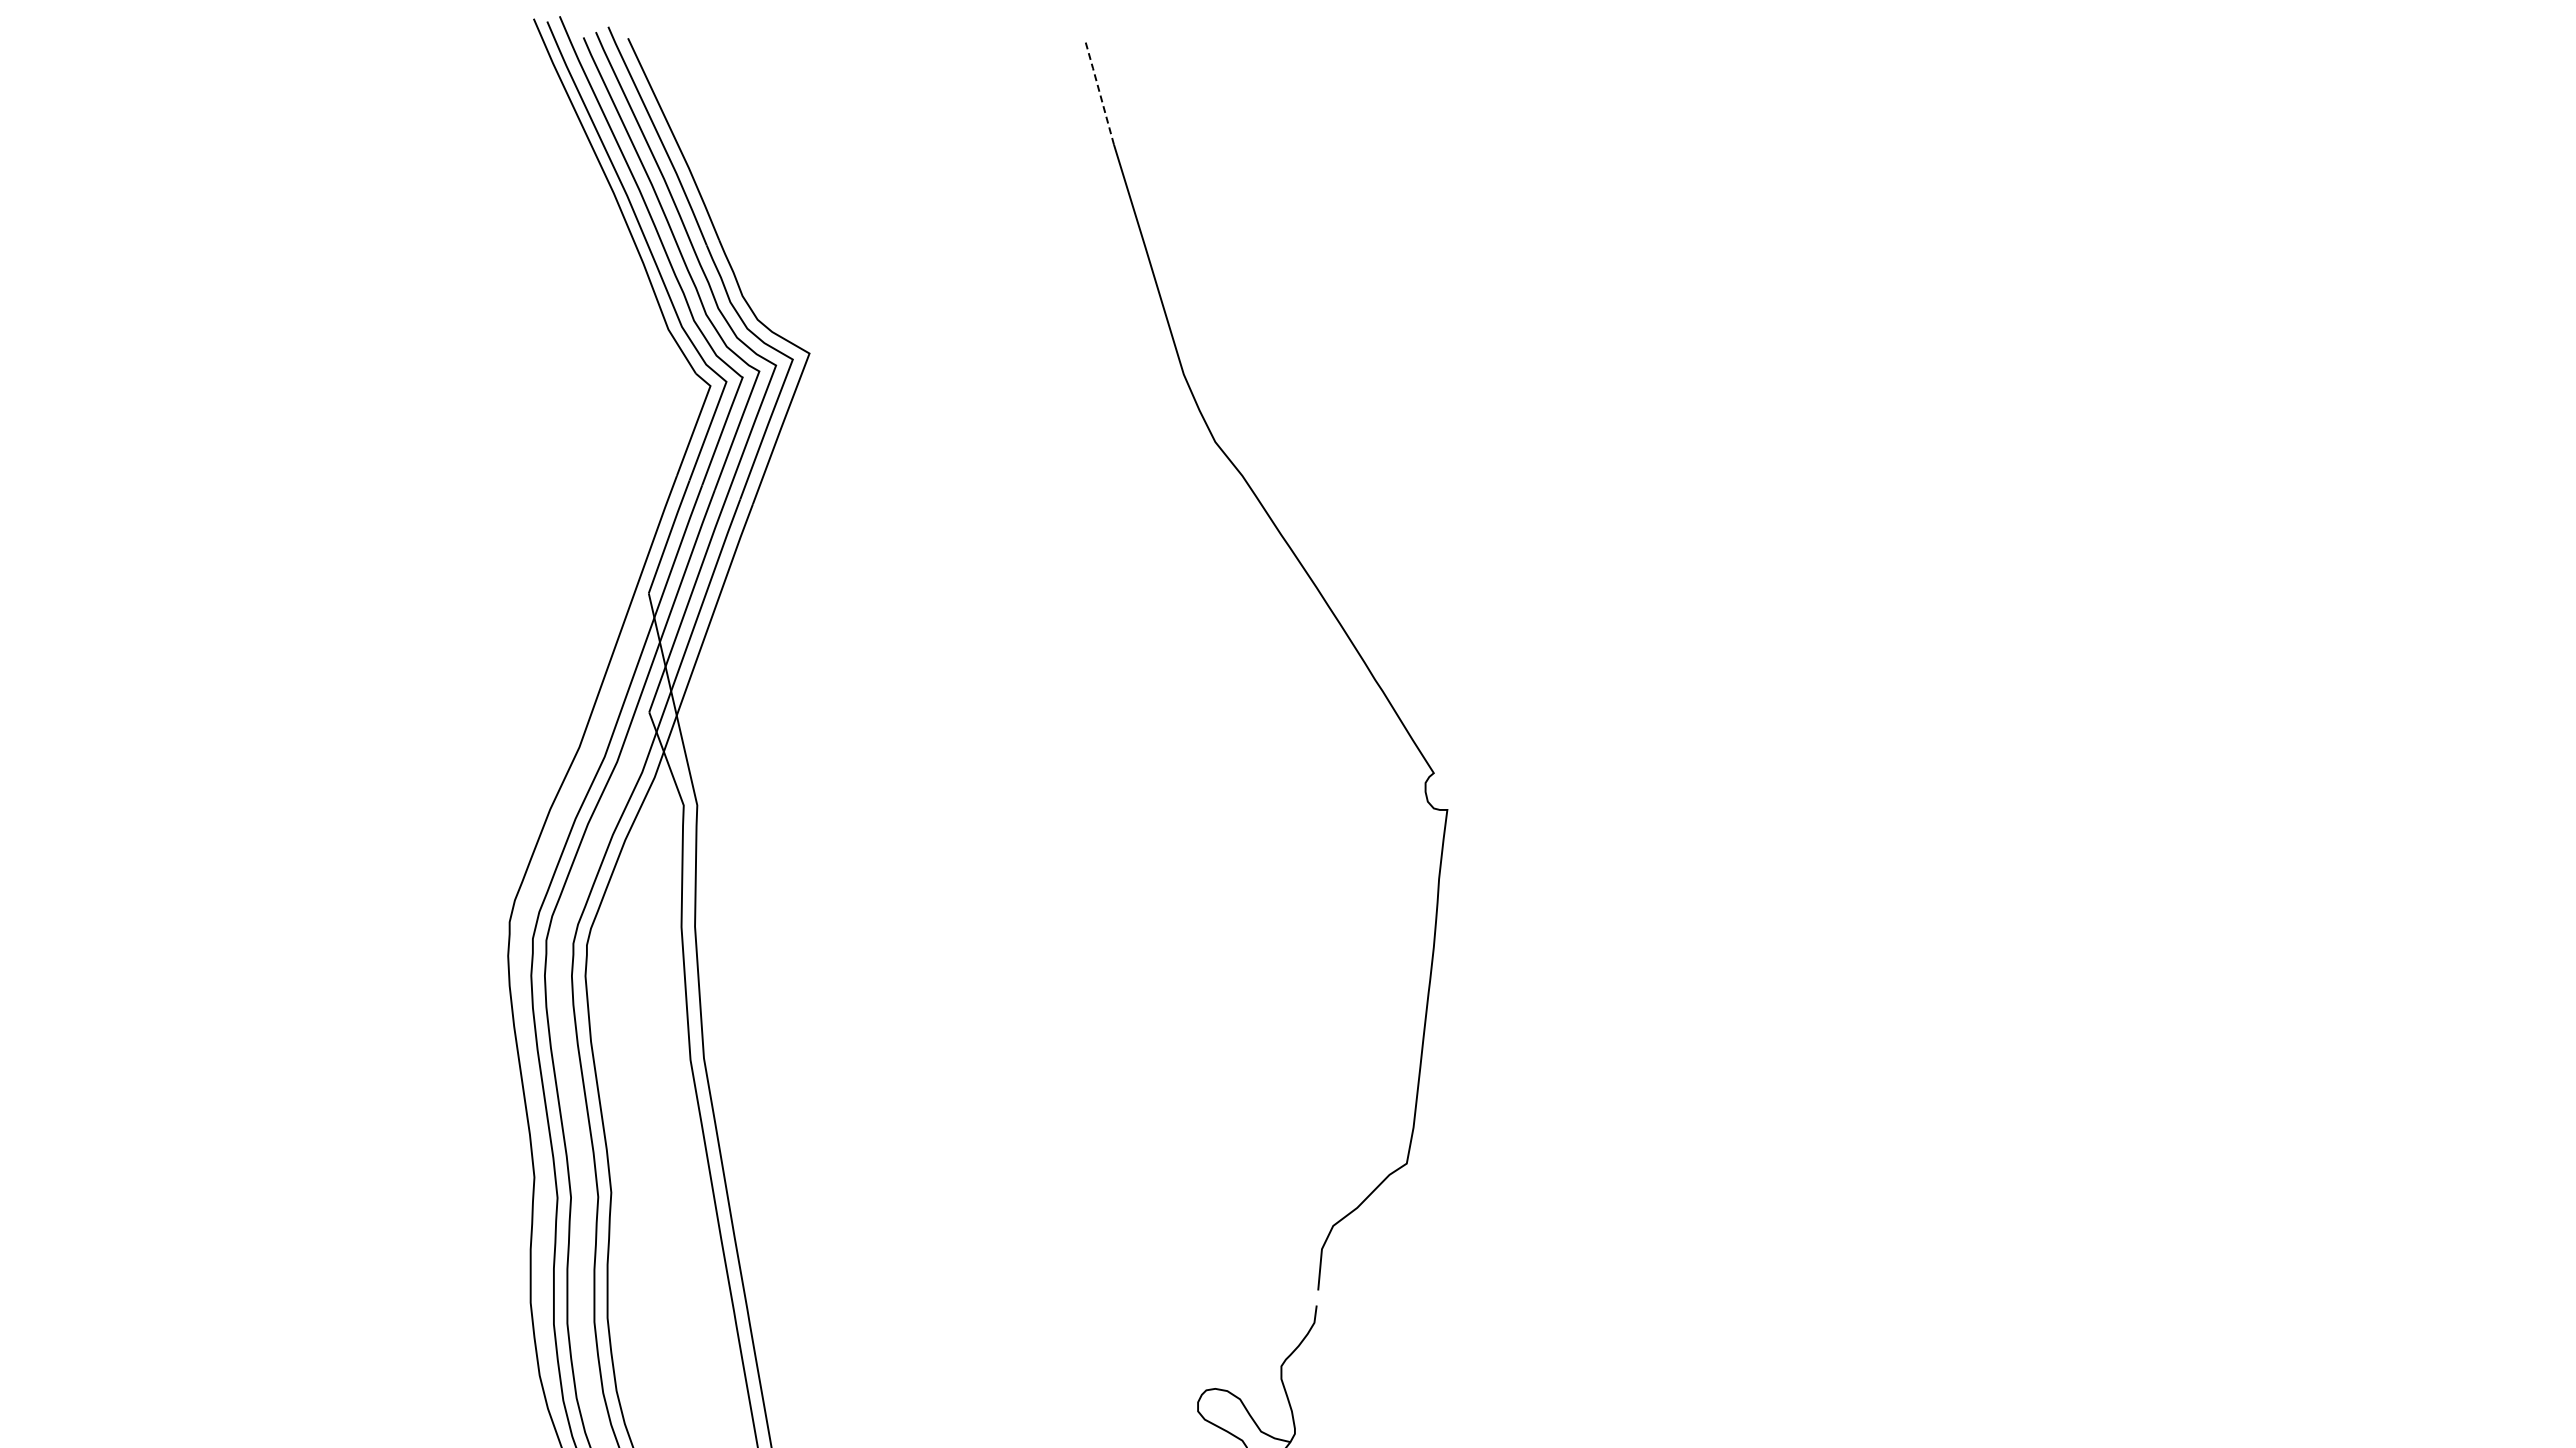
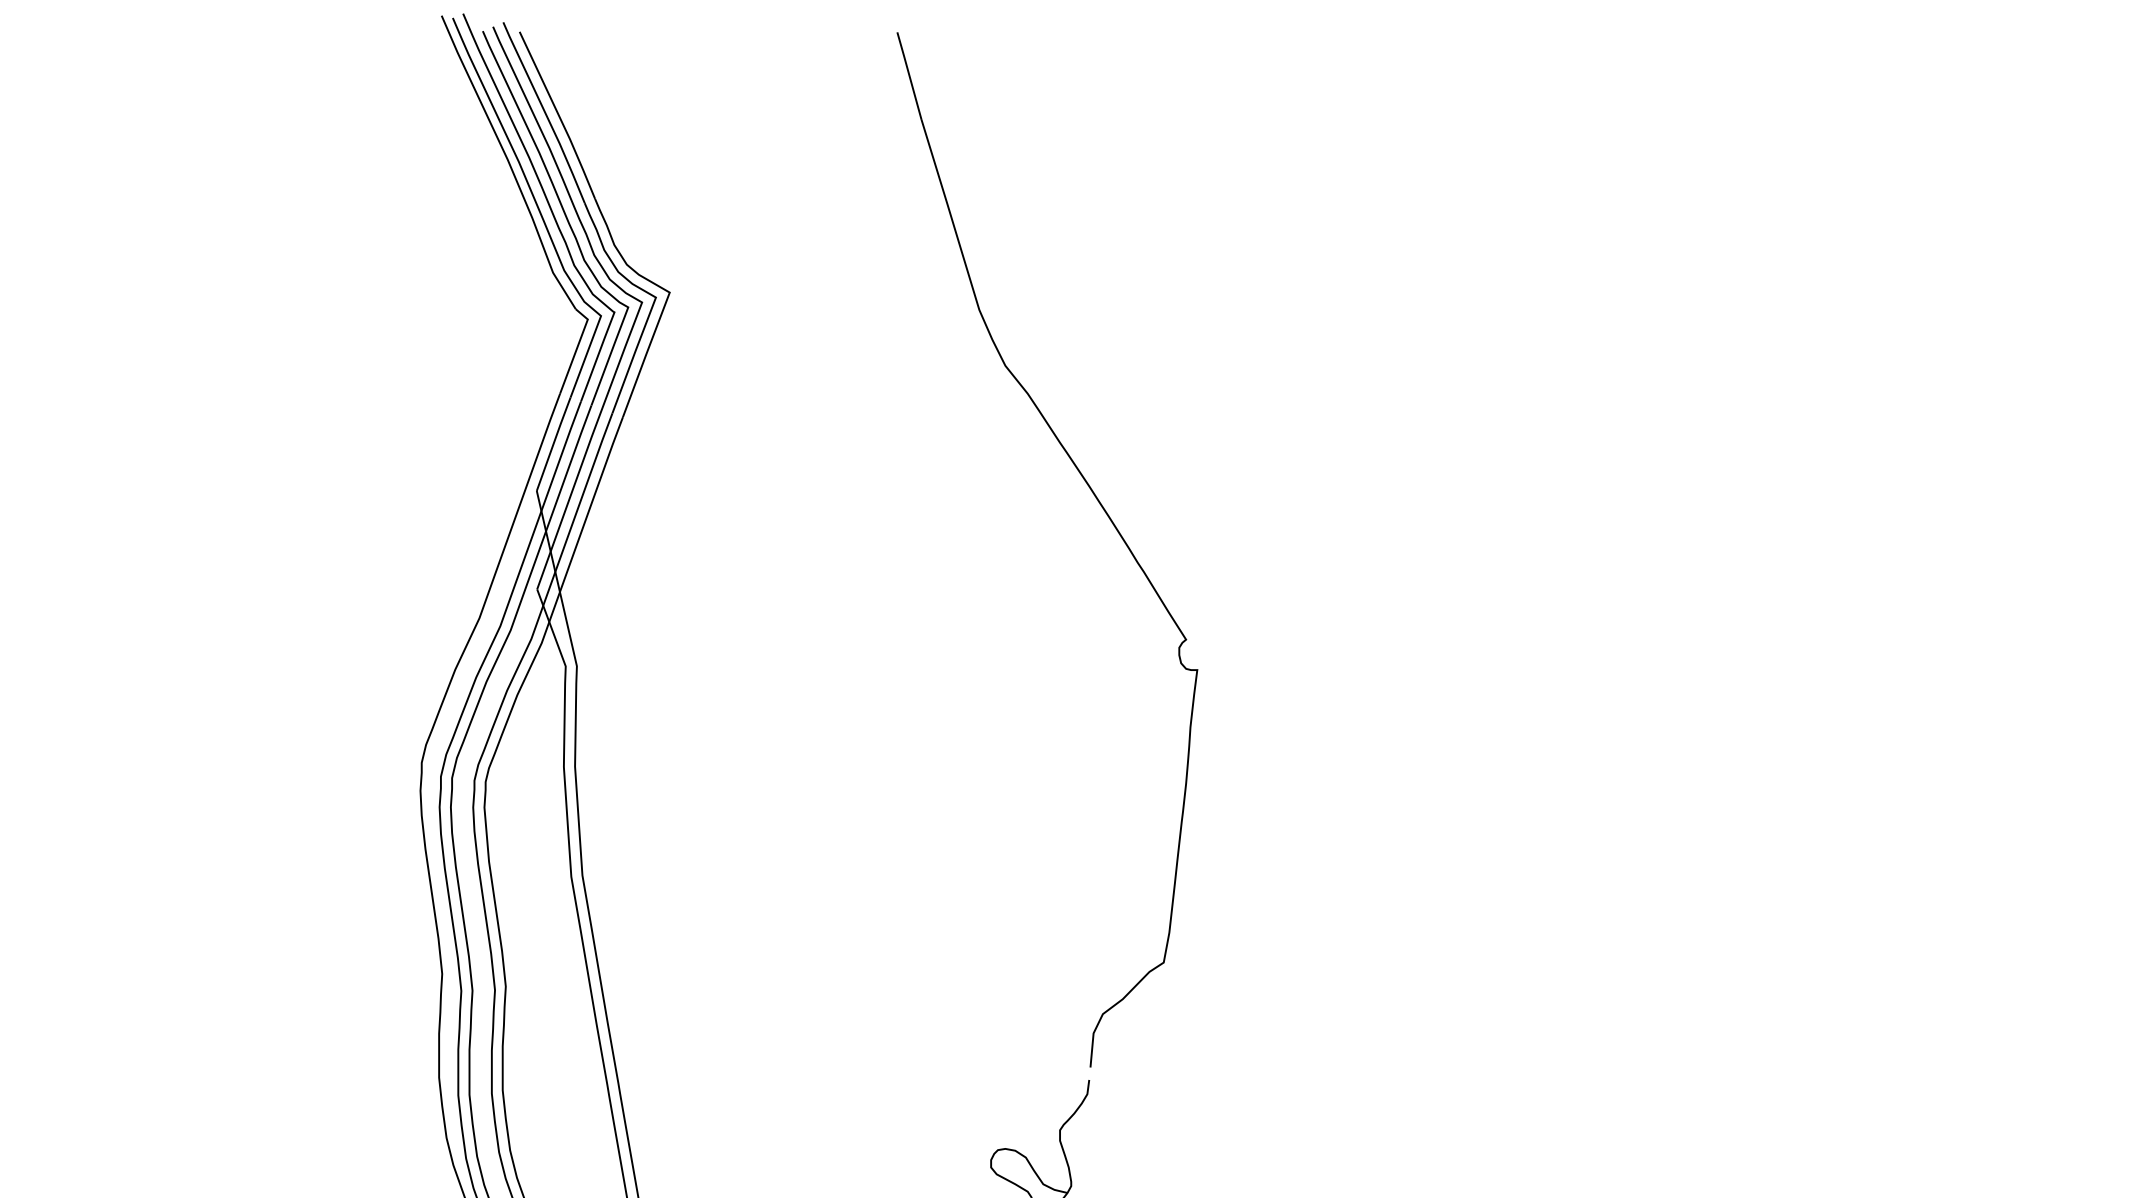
line: (1099, 91) -> (909, 75), dashed -> solid

